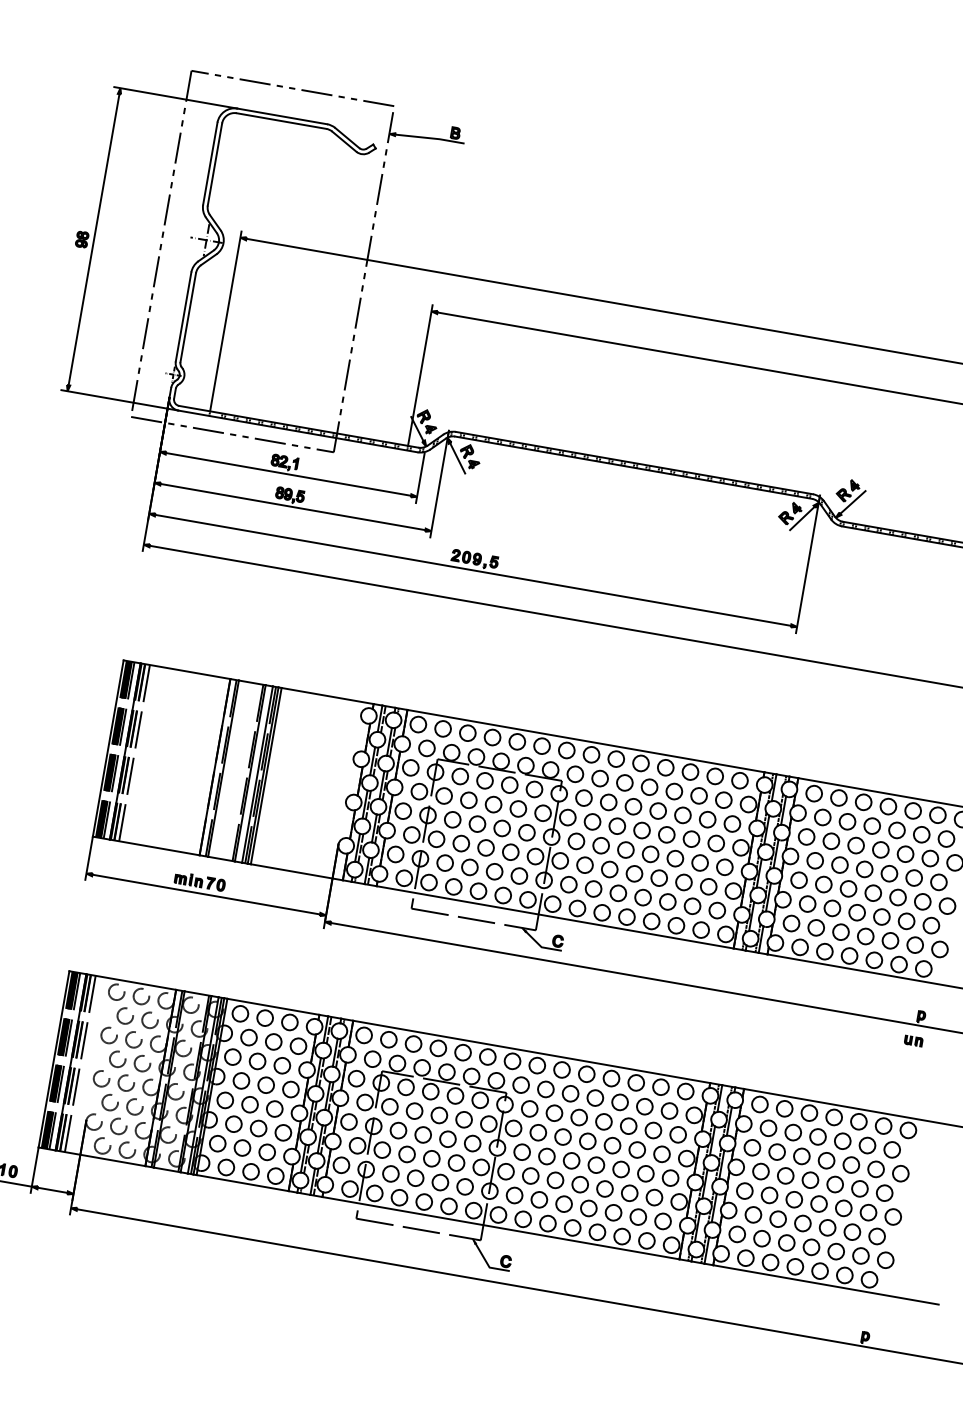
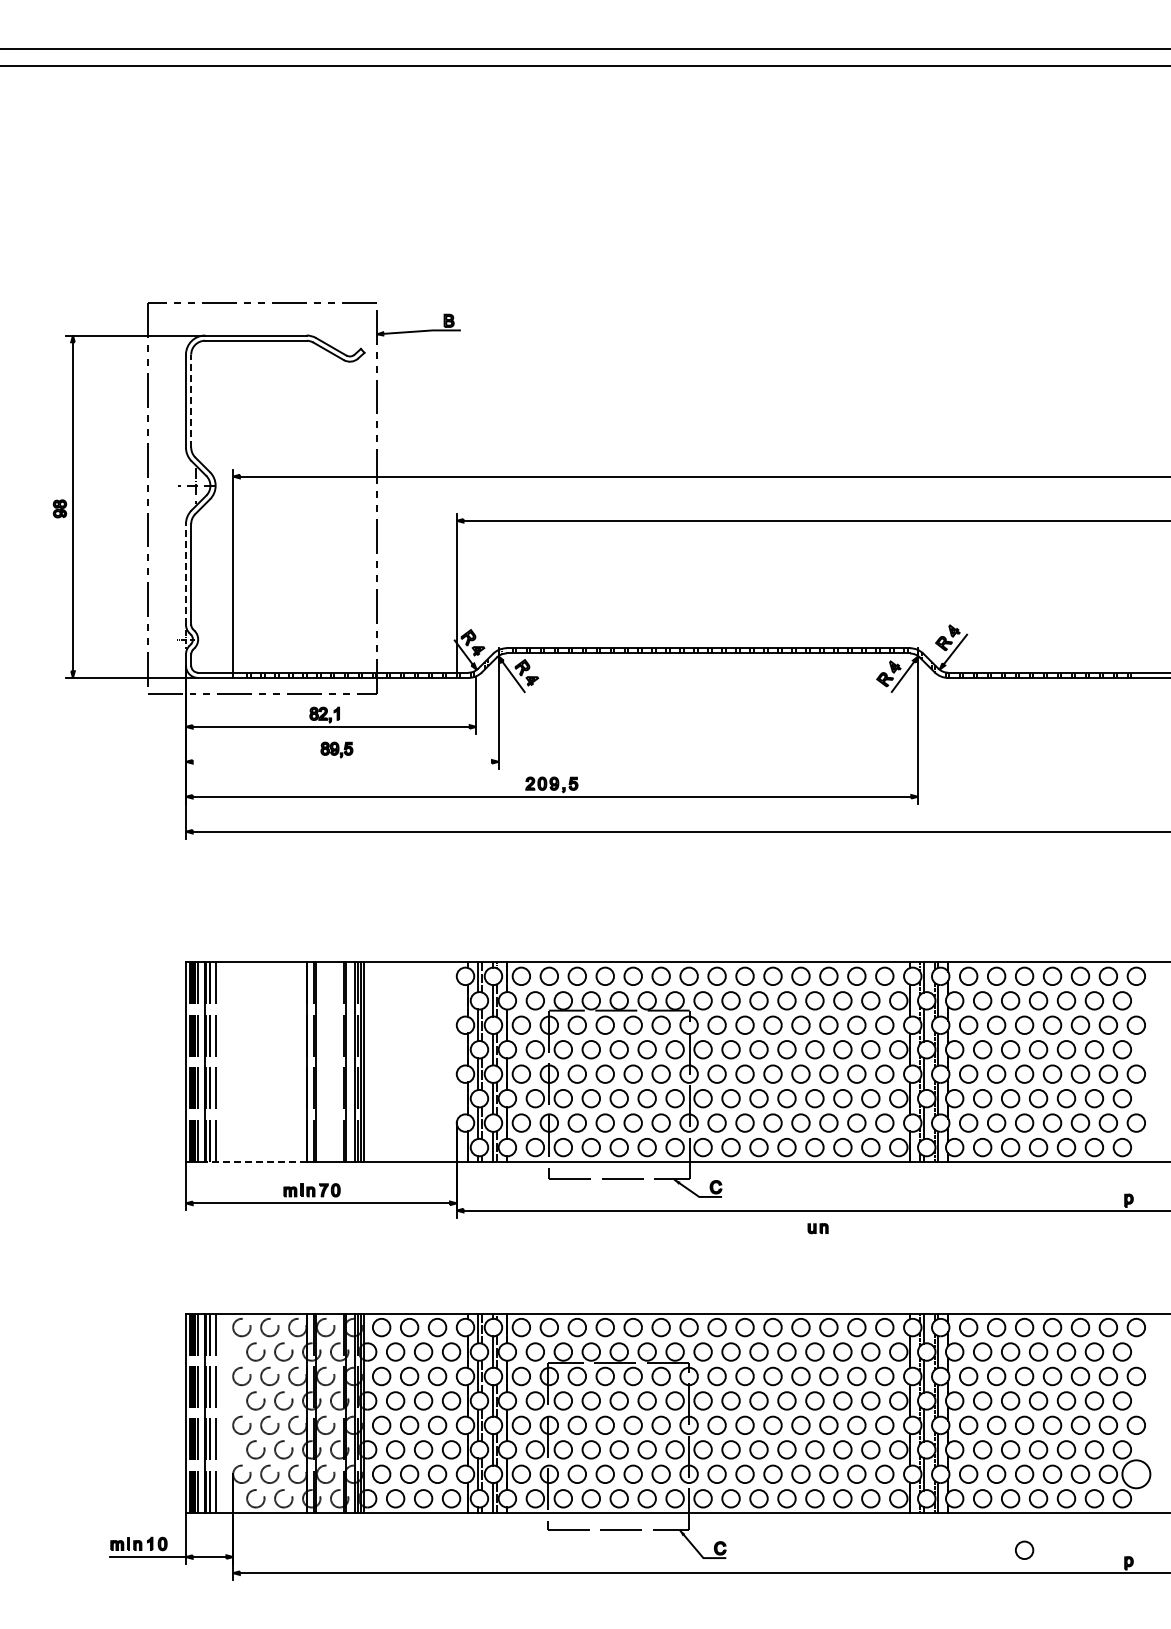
line: (215, 163) -> (191, 400), solid -> dashed
line: (183, 316) -> (185, 573), solid -> dashed
line: (292, 506) -> (341, 761), removed
line: (154, 847) -> (255, 1161), solid -> dashed
part: (913, 1040) -> (817, 1228), moved
circle: (885, 1260) -> (1136, 1474), size x1.6
circle: (775, 1309) -> (1024, 1549), added

